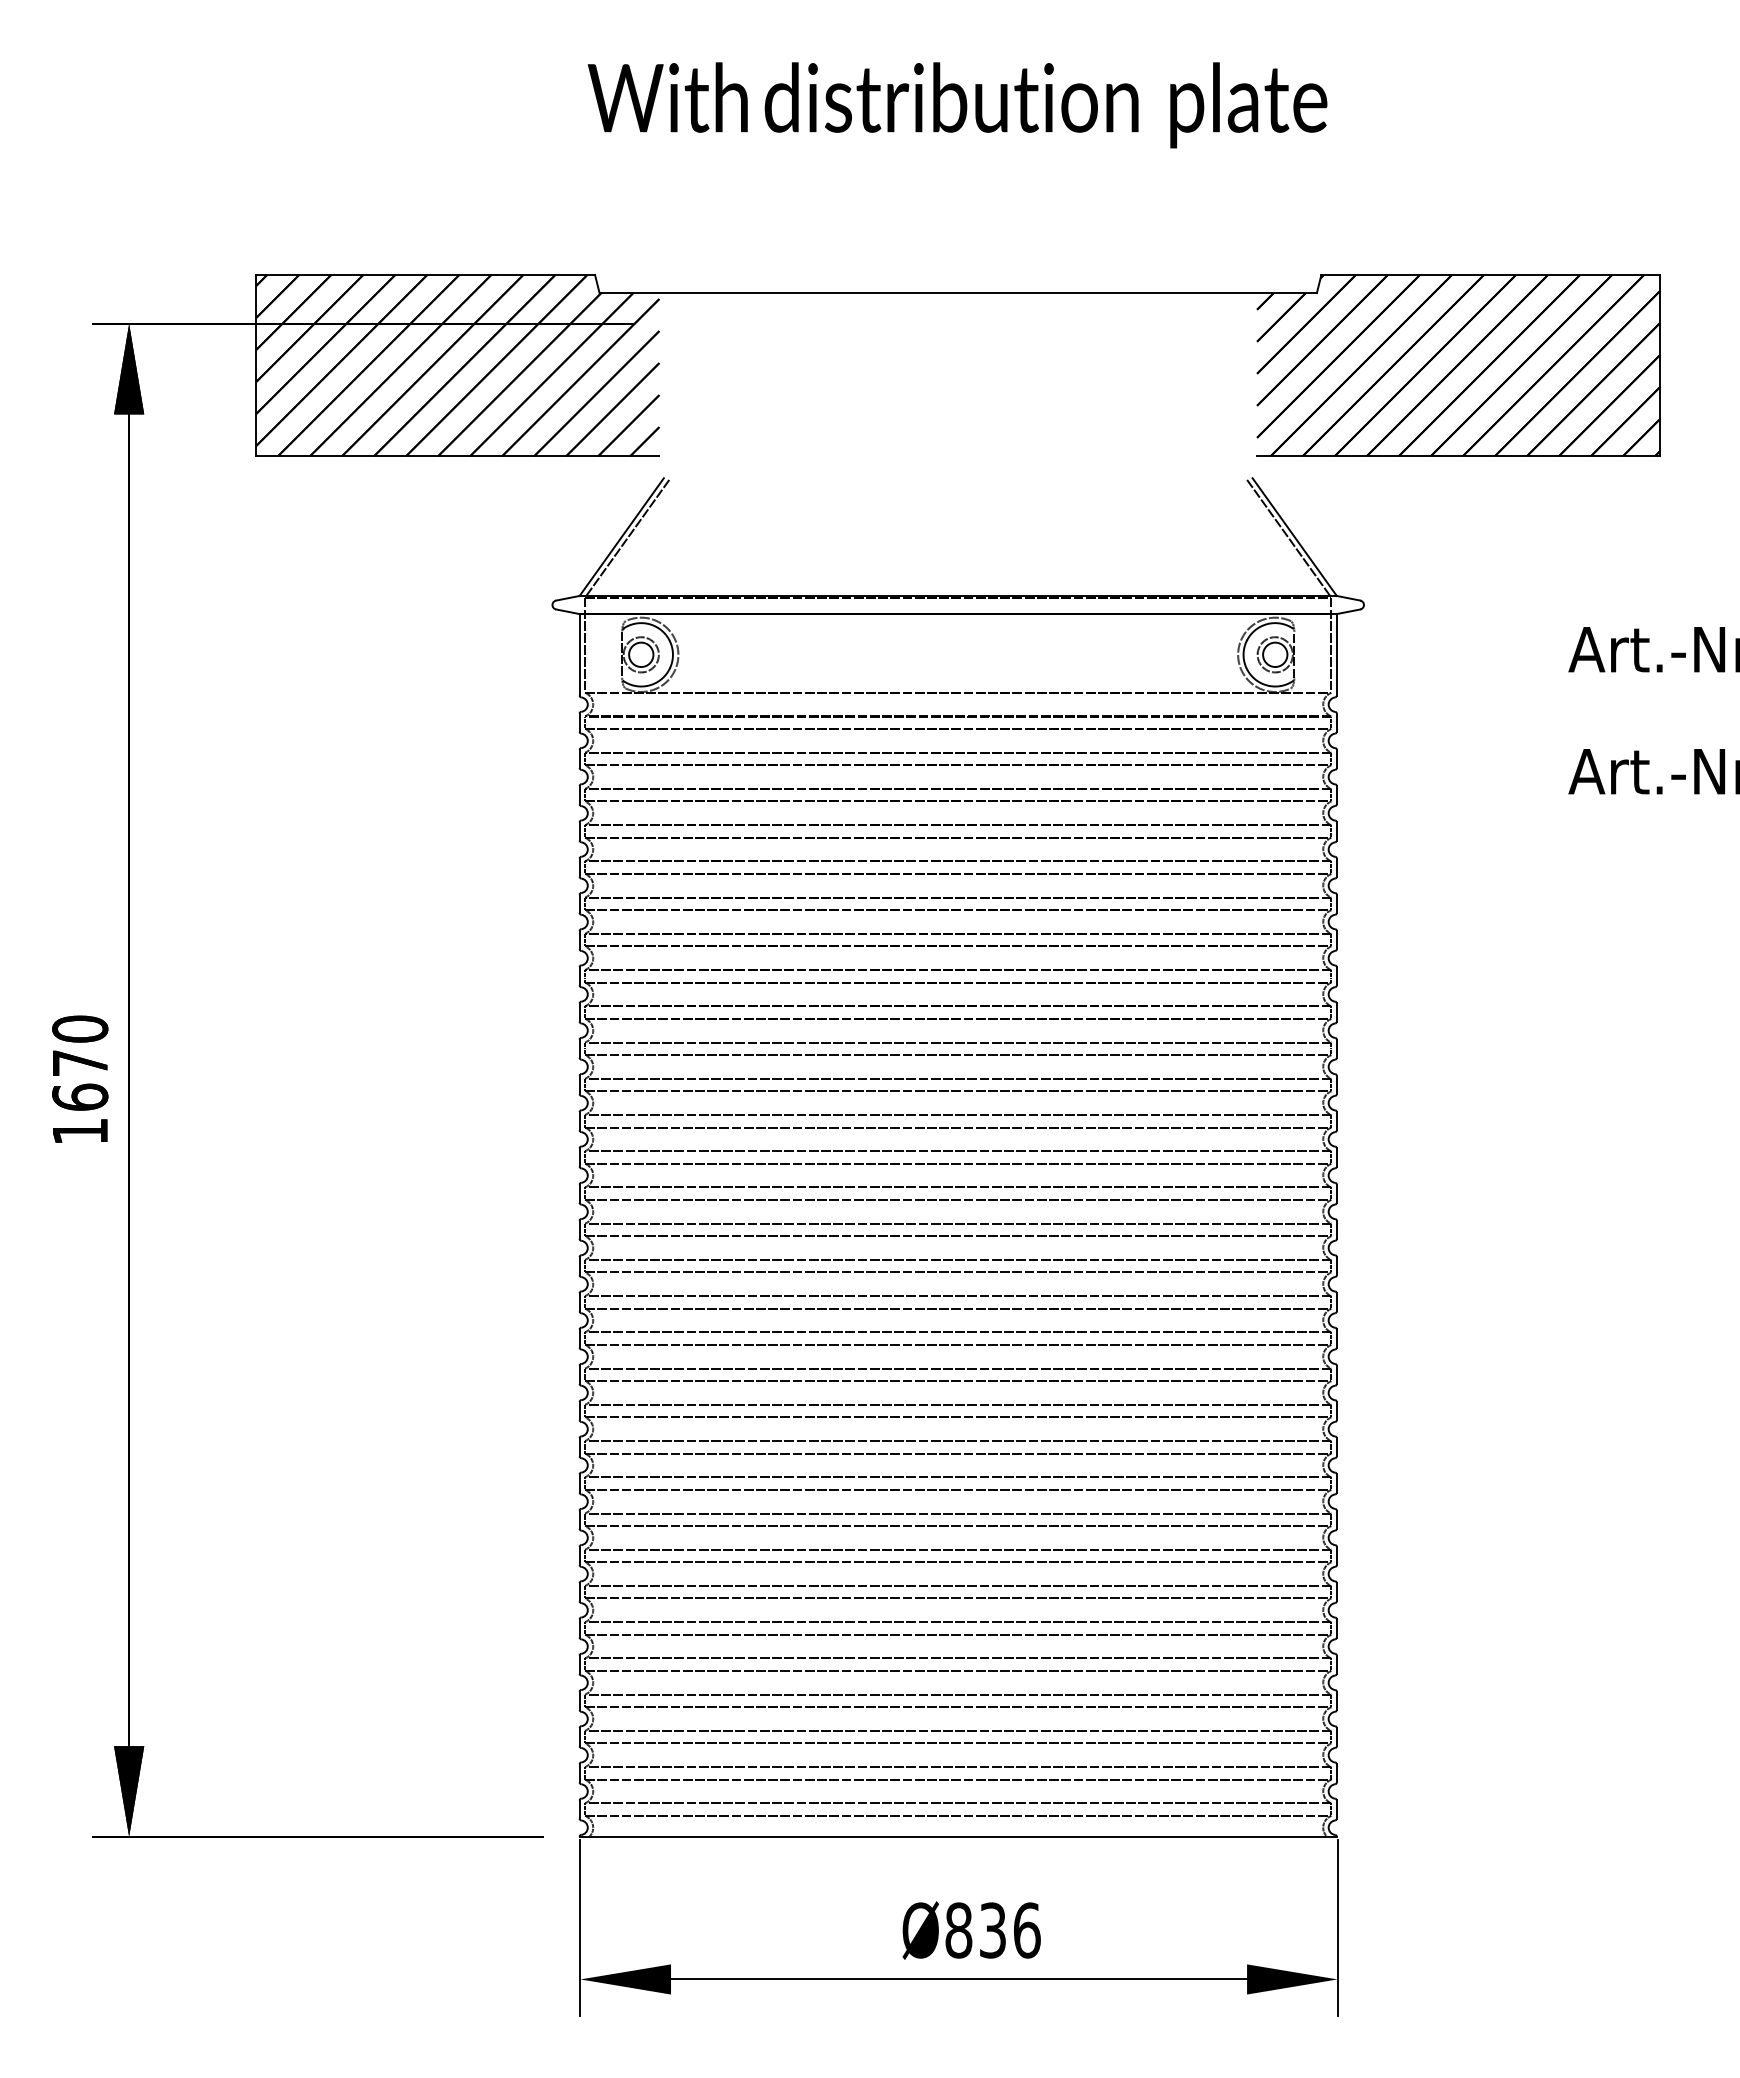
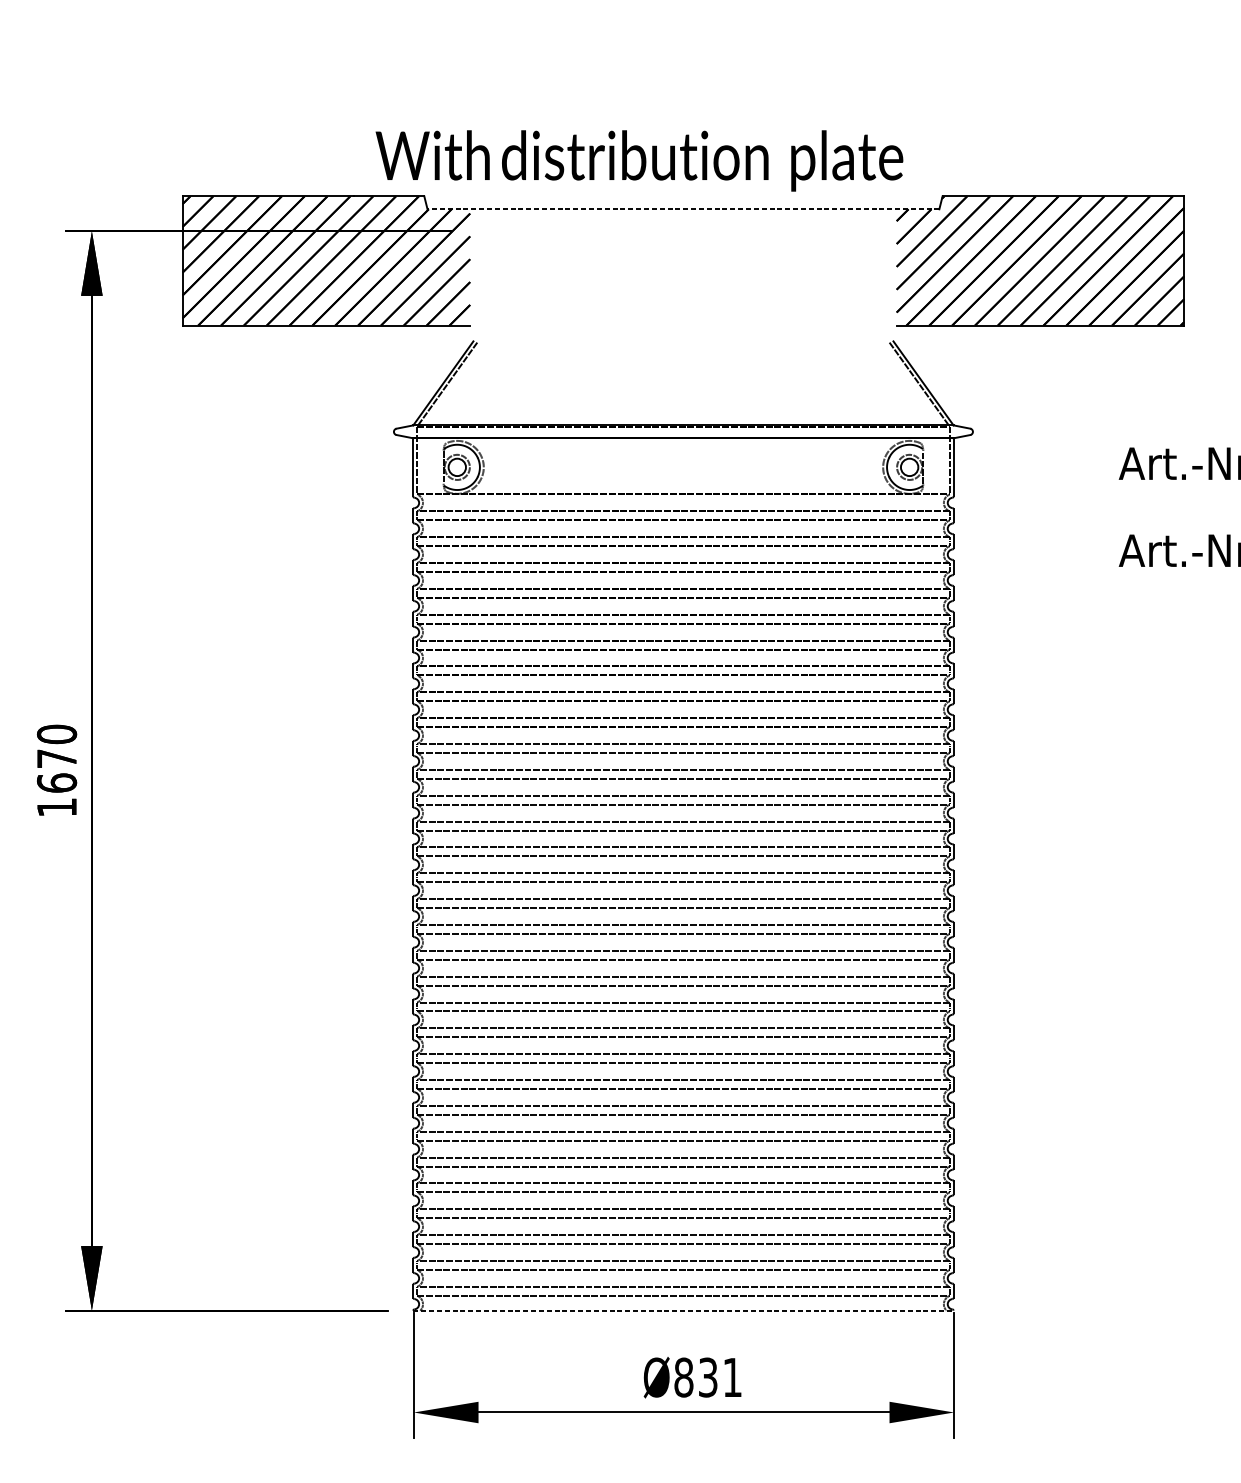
text: (957, 105) -> (639, 161), moved
line: (958, 293) -> (683, 209), solid -> dashed
line: (958, 1836) -> (683, 1310), solid -> dashed
text: (1027, 1930) -> (732, 1377), Ø836 -> Ø831

